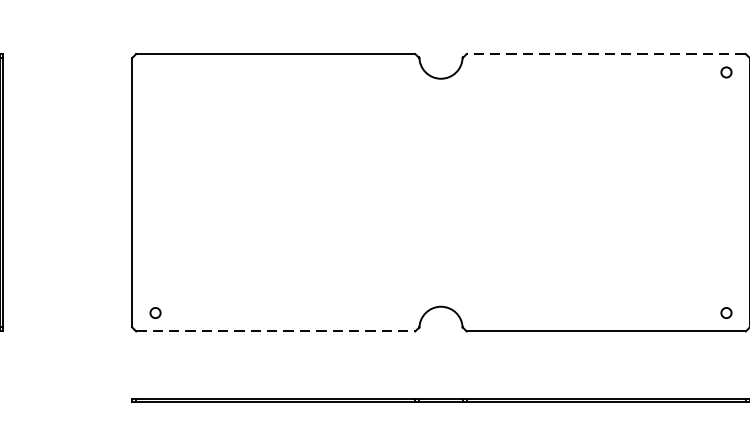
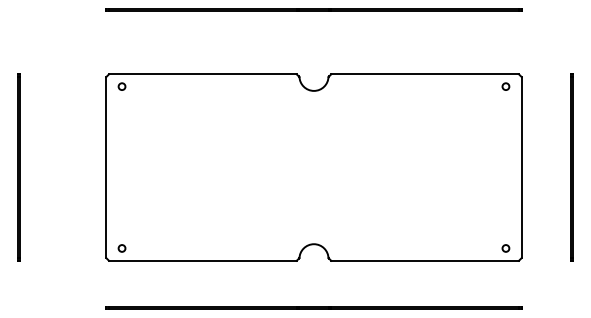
line: (606, 54) -> (425, 74), dashed -> solid
circle: (154, 72) -> (121, 86), added
line: (275, 330) -> (202, 260), dashed -> solid

